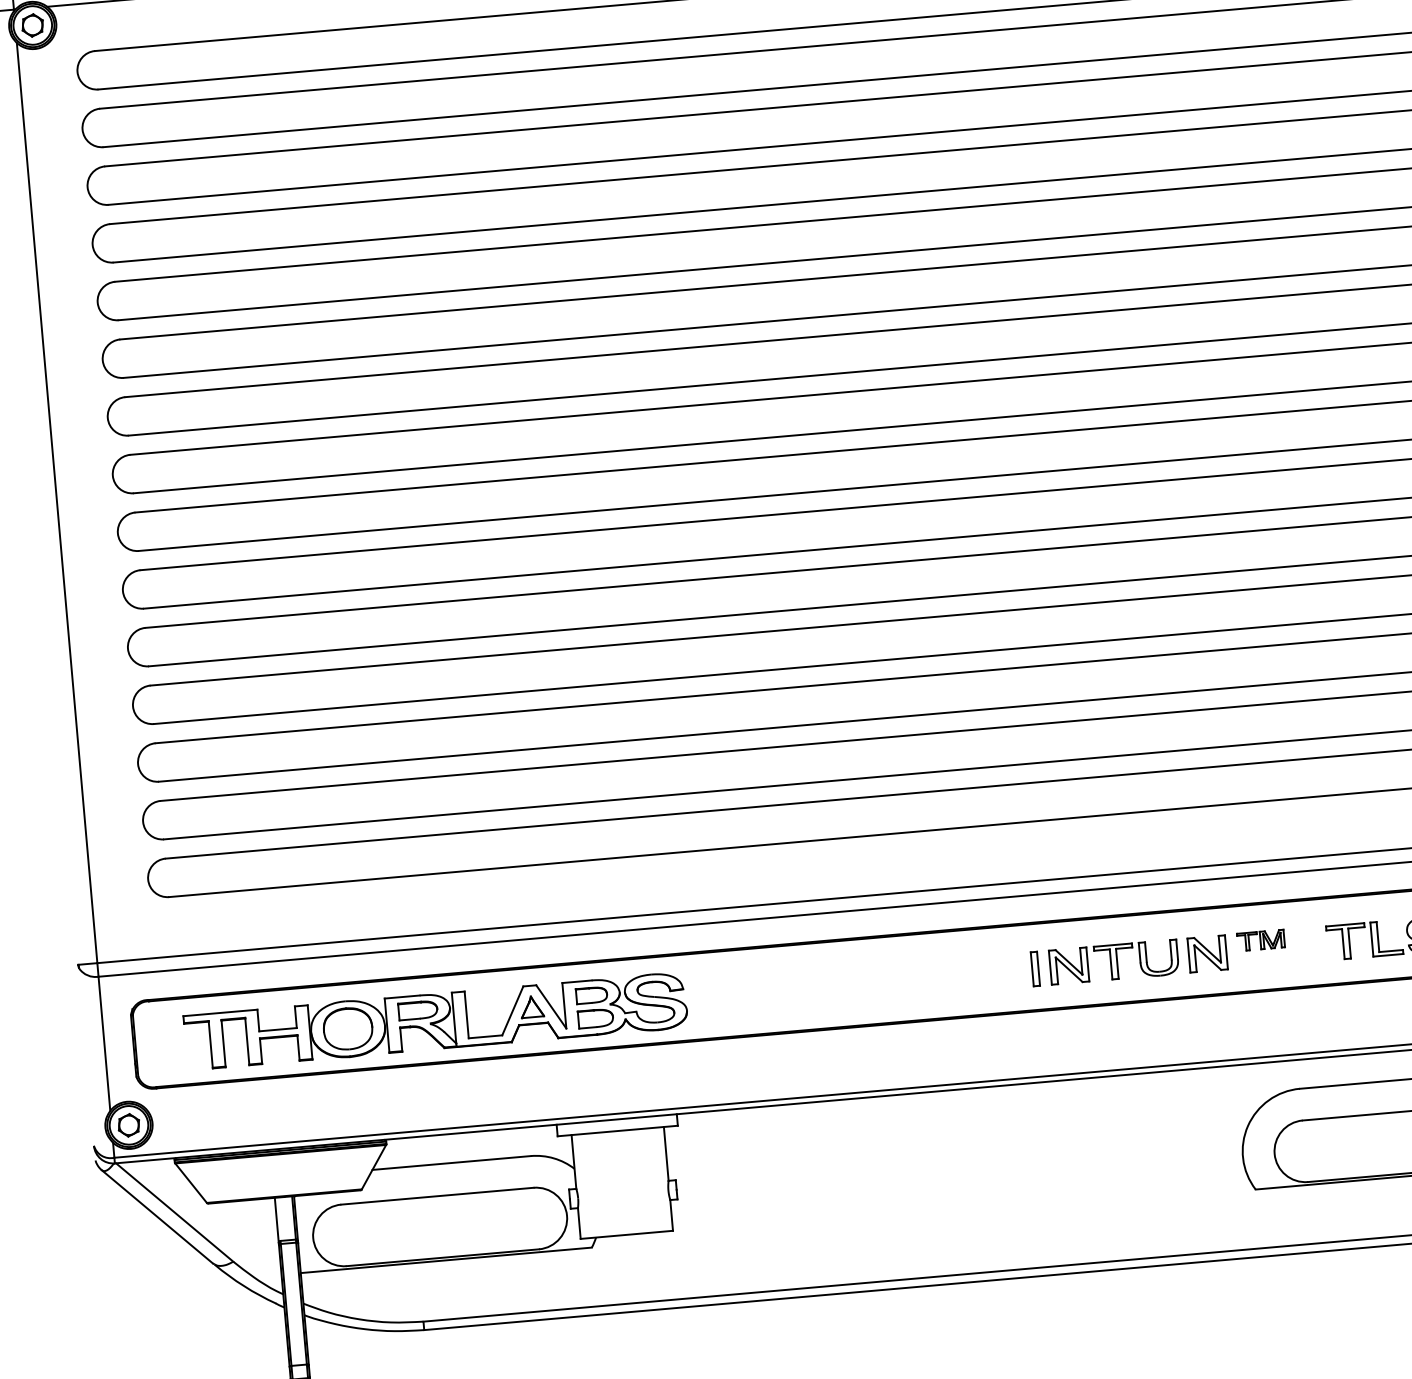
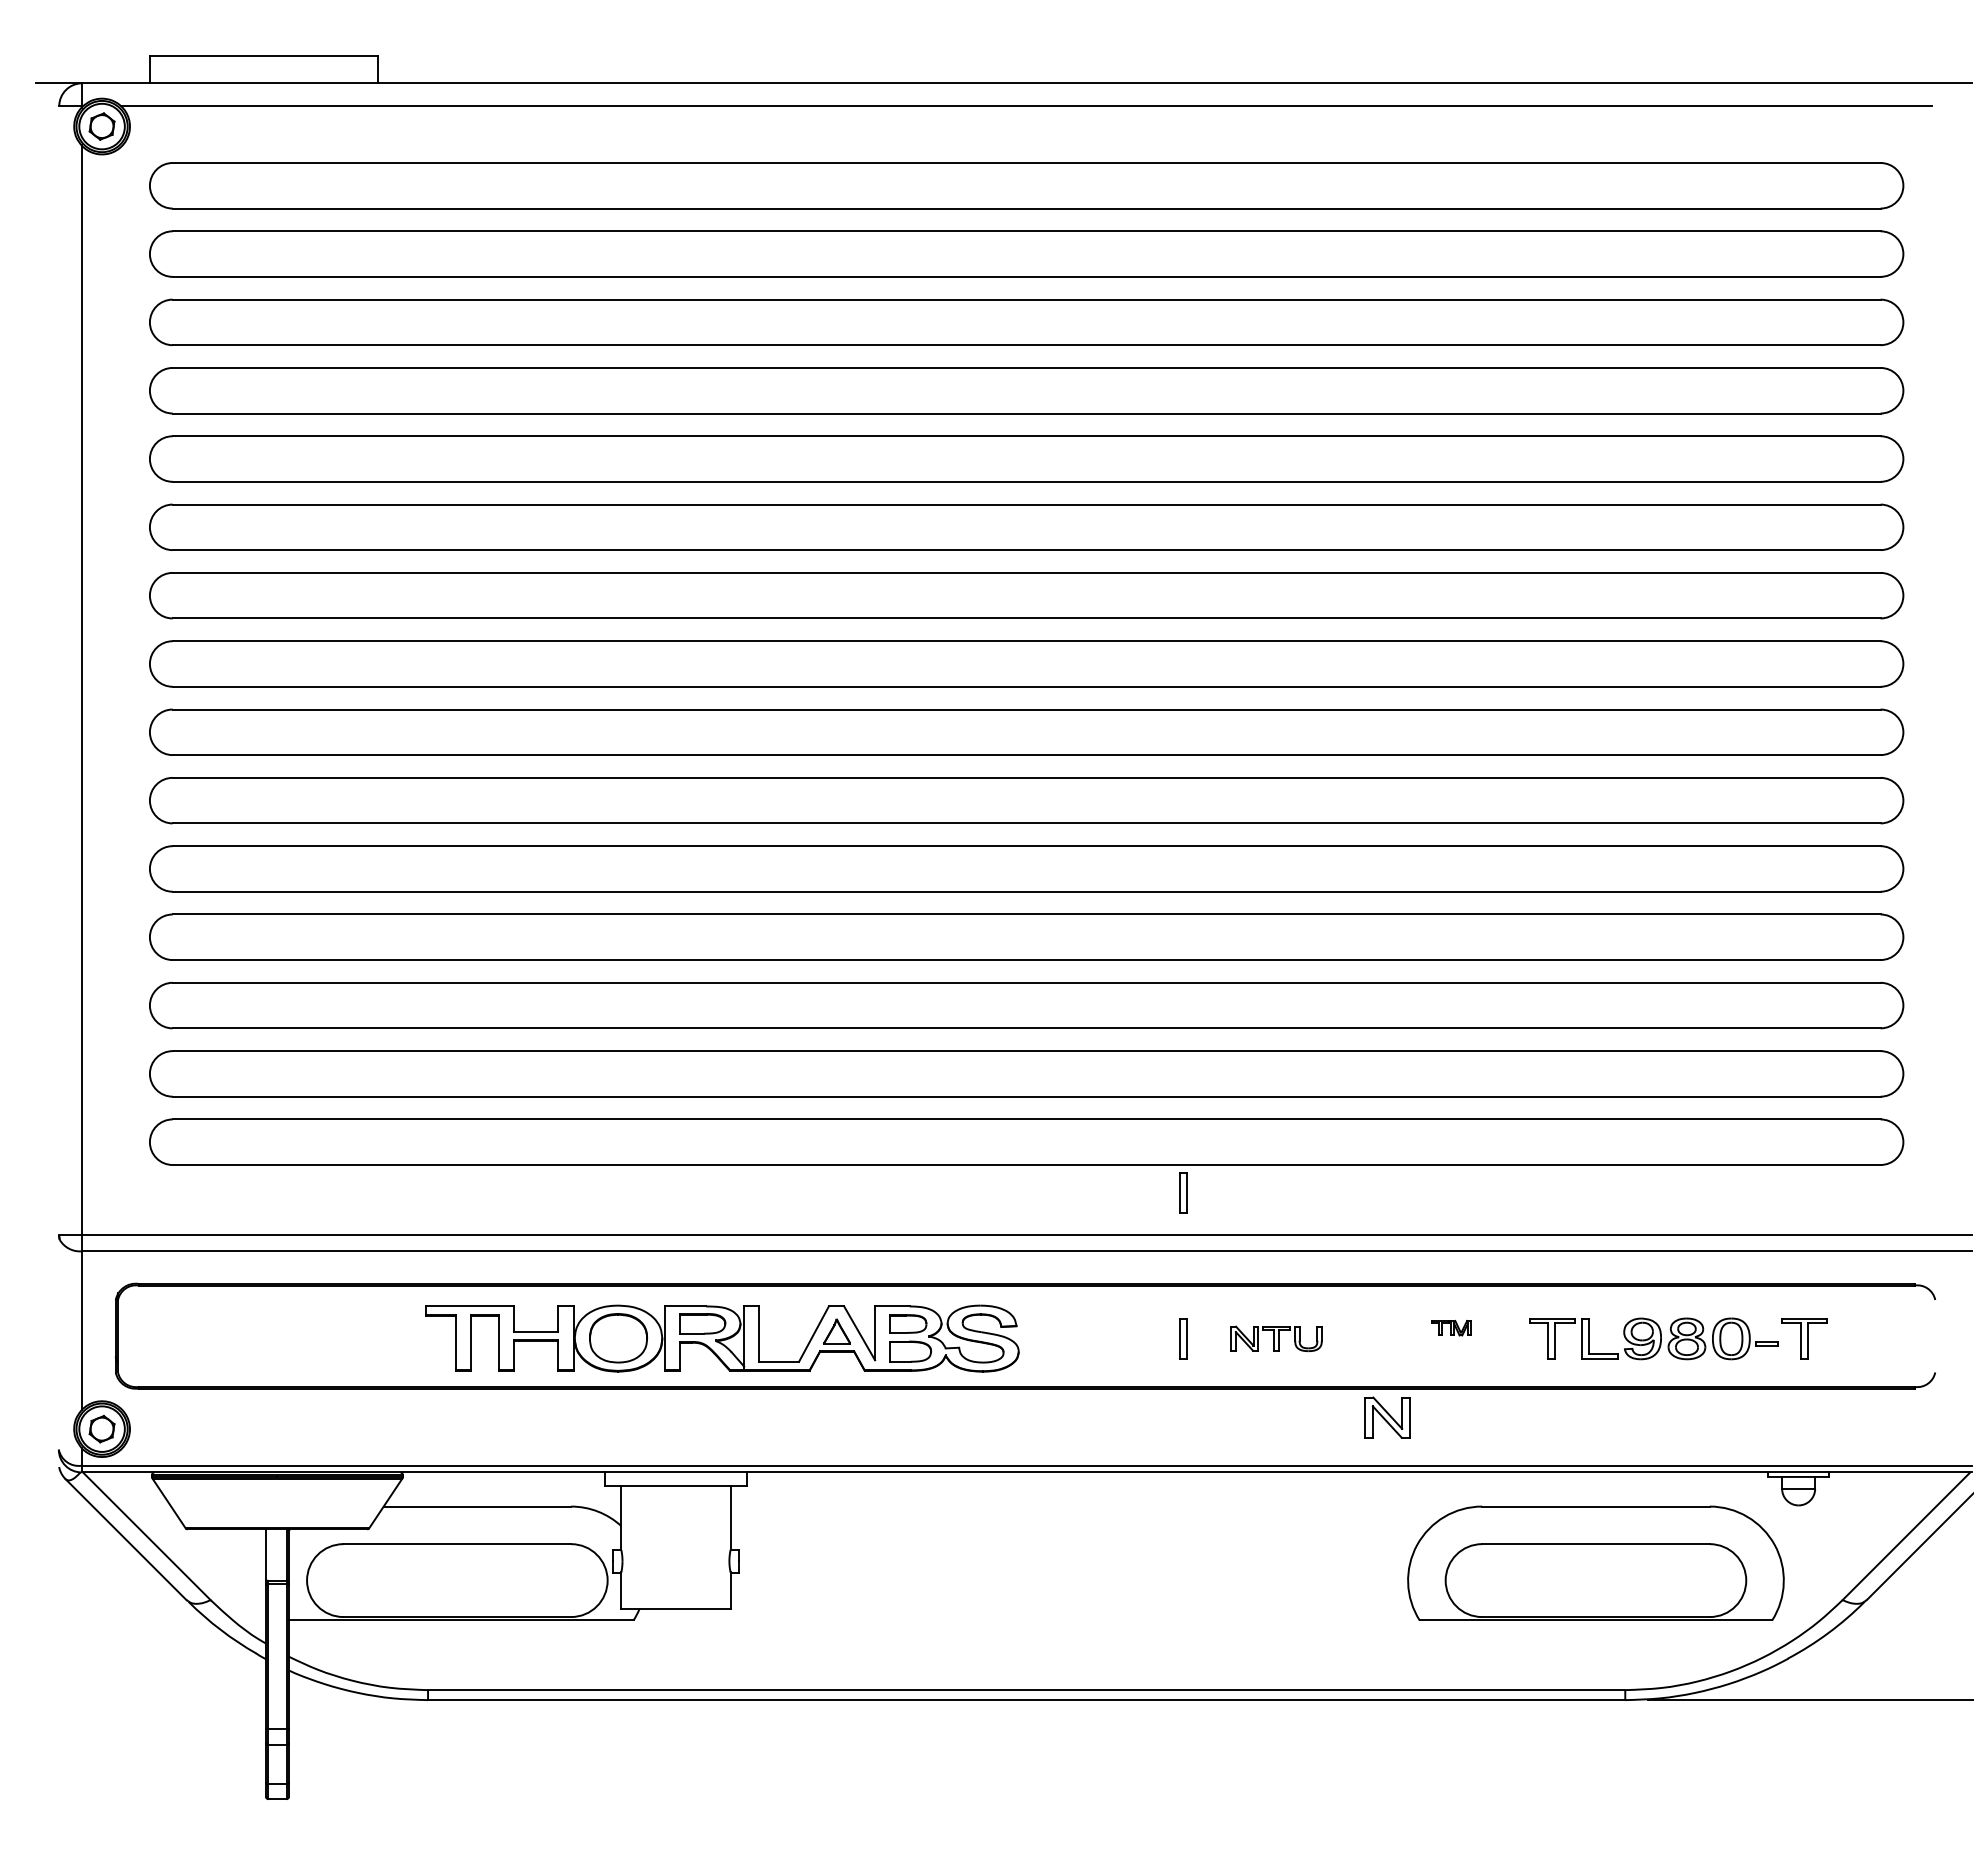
part: (1024, 845) -> (1183, 1192), added
part: (1260, 939) -> (1451, 1327), size x0.7
part: (1207, 953) -> (1387, 1417), moved
part: (1113, 962) -> (1276, 1338), size x0.6
part: (435, 1021) -> (722, 1338), moved

